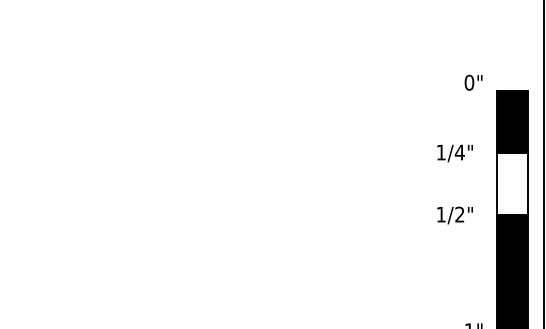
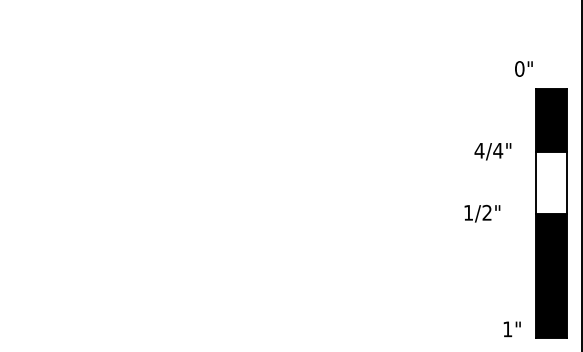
text: (473, 82) -> (523, 68), moved
text: (441, 152) -> (479, 150), 1/4" -> 4/4"
text: (455, 215) -> (482, 213), moved

